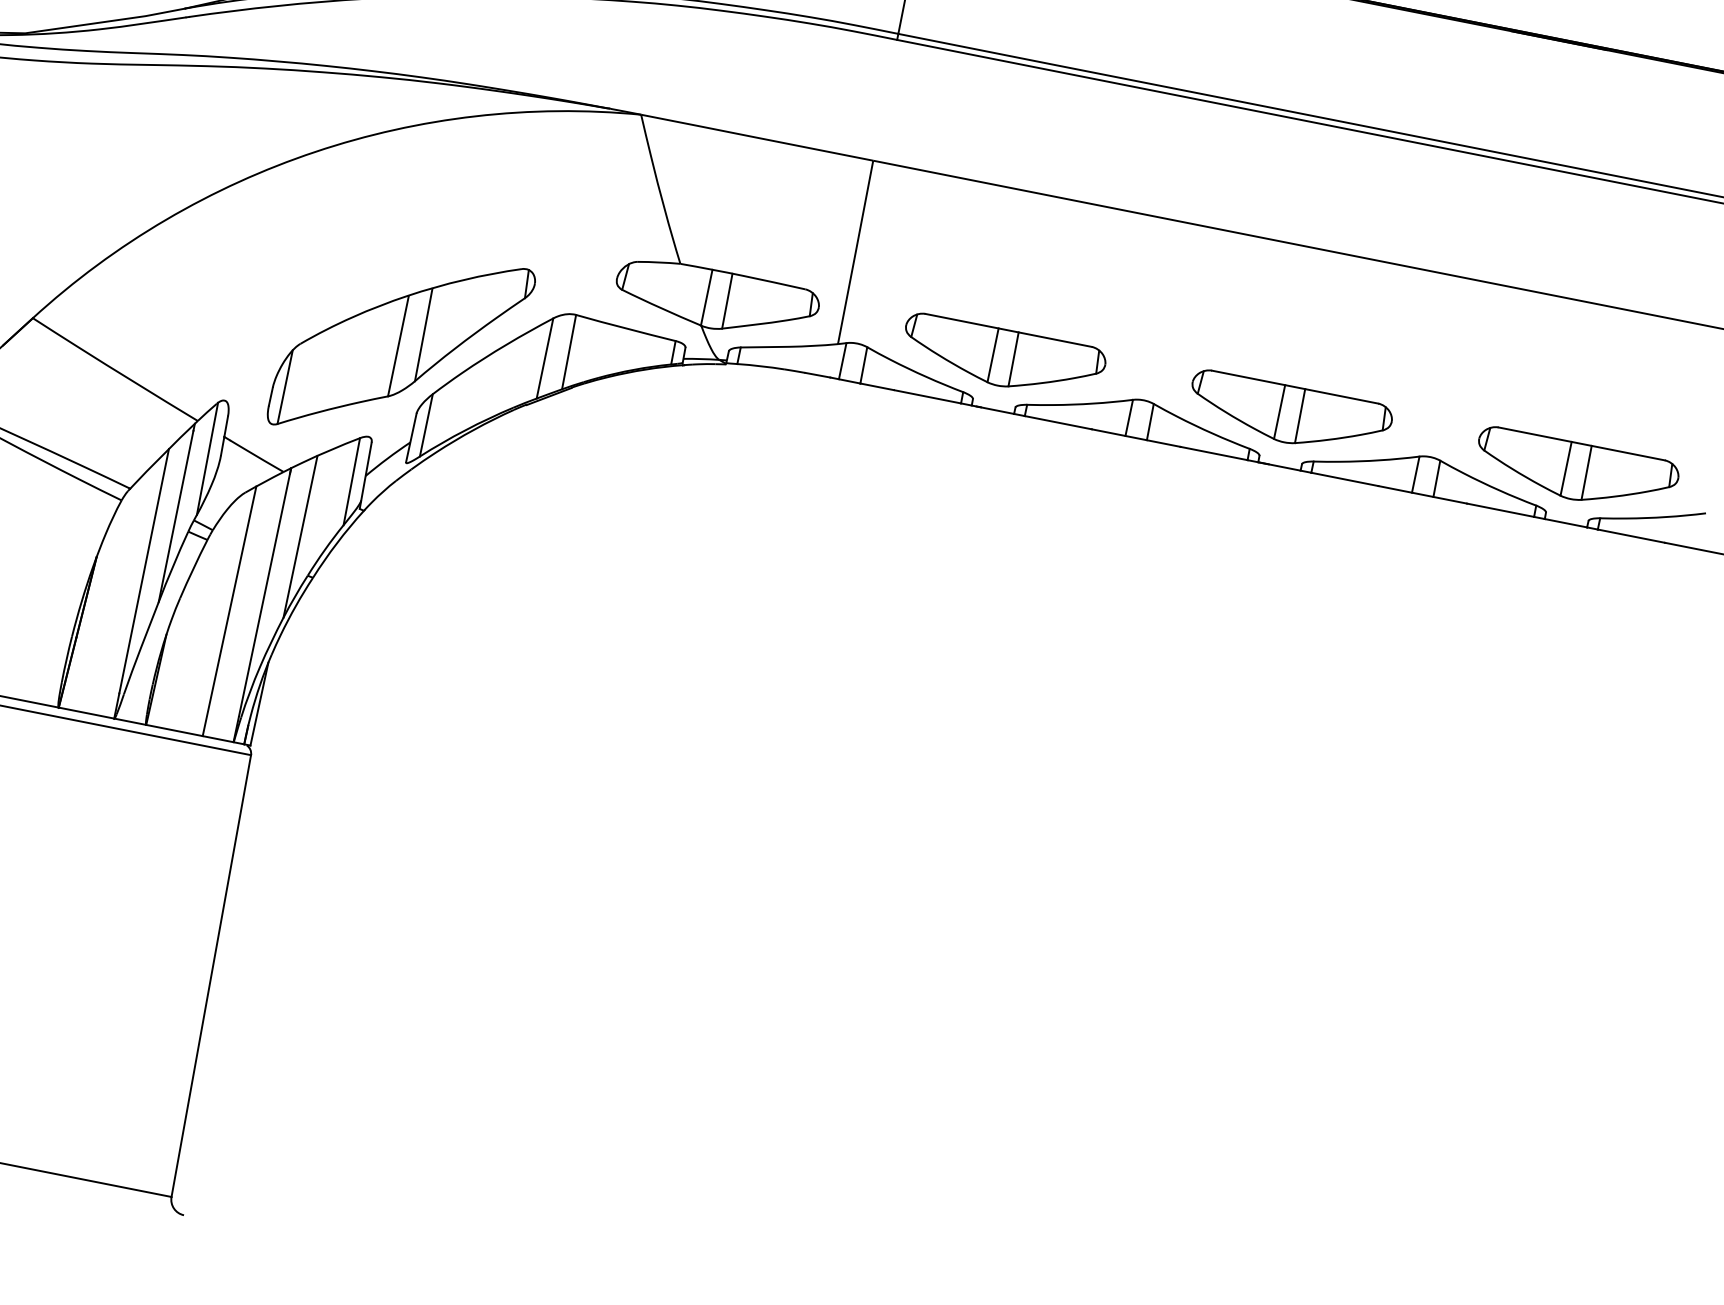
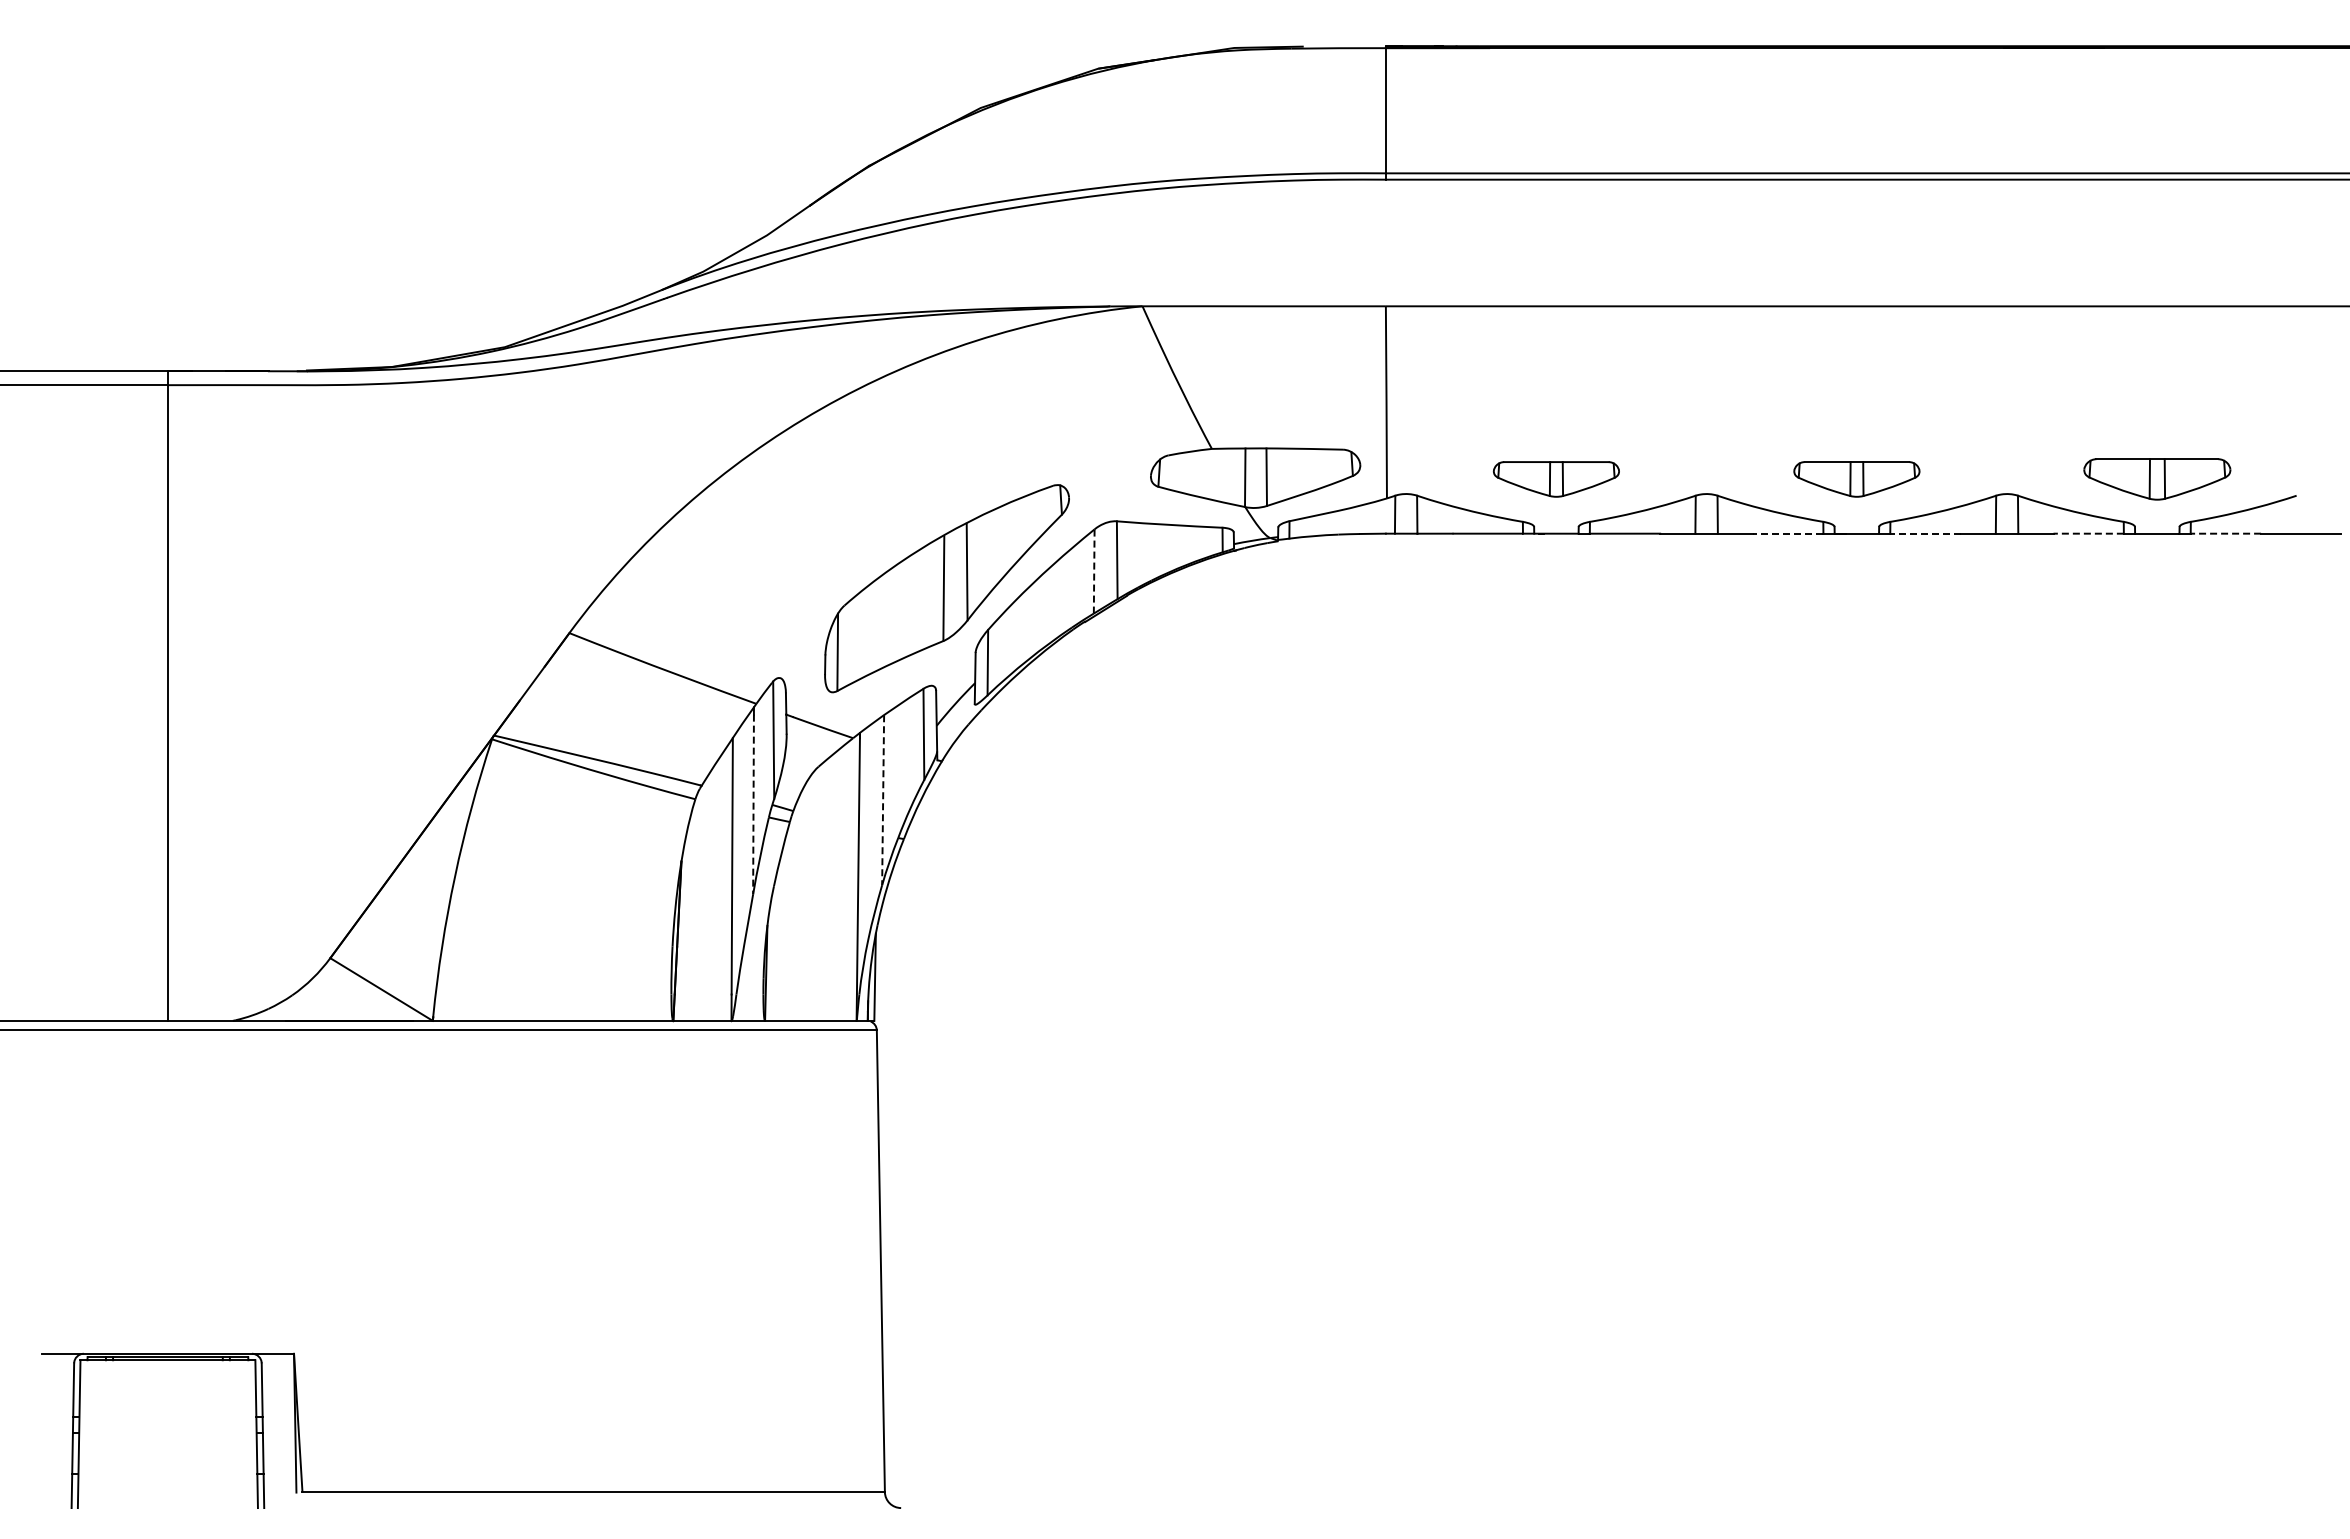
line: (545, 357) -> (1094, 570), solid -> dashed
part: (1003, 358) -> (1556, 479), size x0.6
part: (1289, 414) -> (1856, 479), size x0.6
line: (1213, 453) -> (1787, 533), solid -> dashed
part: (1576, 471) -> (2157, 479), size x0.7
line: (1344, 479) -> (1924, 533), solid -> dashed
line: (1500, 510) -> (2088, 533), solid -> dashed
line: (176, 516) -> (753, 804), solid -> dashed
line: (1631, 535) -> (2225, 533), solid -> dashed
line: (300, 537) -> (883, 800), solid -> dashed
line: (229, 611) -> (826, 889), removed

